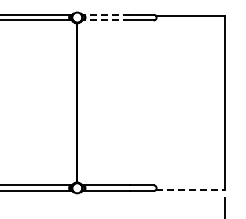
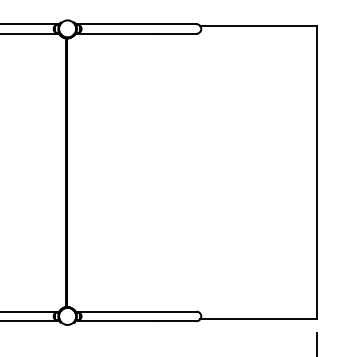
line: (105, 14) -> (115, 23), dashed -> solid
line: (105, 20) -> (115, 33), dashed -> solid
line: (190, 189) -> (258, 318), dashed -> solid

